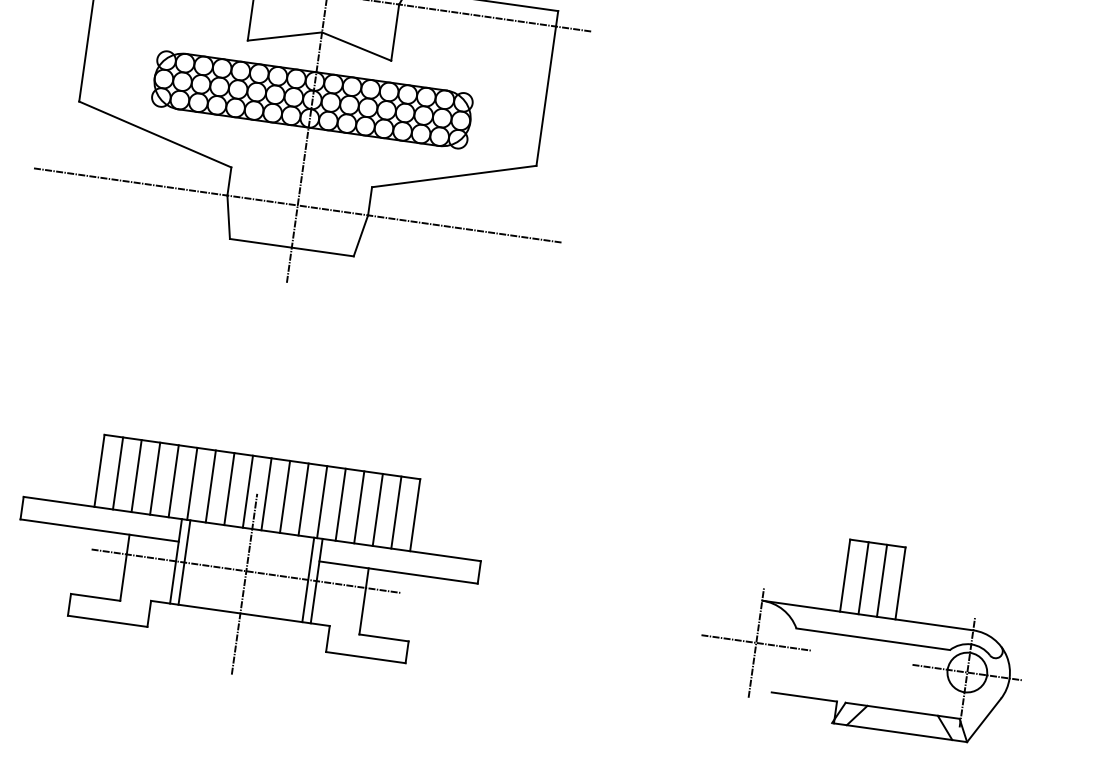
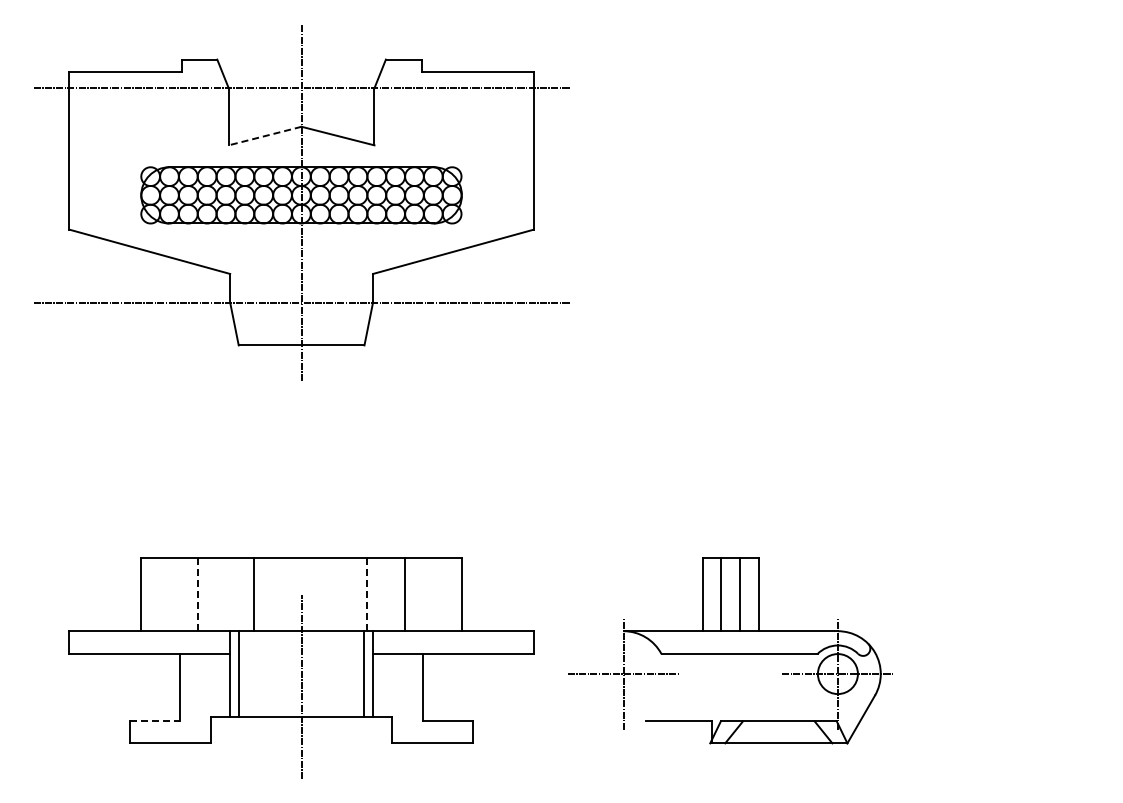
line: (285, 36) -> (265, 136), solid -> dashed
line: (118, 473) -> (160, 594), removed
line: (136, 475) -> (178, 594), removed
line: (154, 478) -> (197, 594), solid -> dashed
line: (173, 481) -> (216, 594), removed
line: (192, 483) -> (235, 594), removed
line: (229, 489) -> (273, 594), removed
line: (248, 491) -> (292, 594), removed
line: (266, 494) -> (310, 594), removed
line: (284, 496) -> (329, 594), removed
line: (303, 499) -> (348, 594), removed
line: (322, 502) -> (367, 594), solid -> dashed
line: (340, 504) -> (386, 594), removed
line: (377, 509) -> (423, 594), removed
line: (396, 512) -> (442, 594), removed
line: (246, 571) -> (301, 674), removed
line: (95, 597) -> (155, 721), solid -> dashed
part: (864, 634) -> (730, 650), moved

